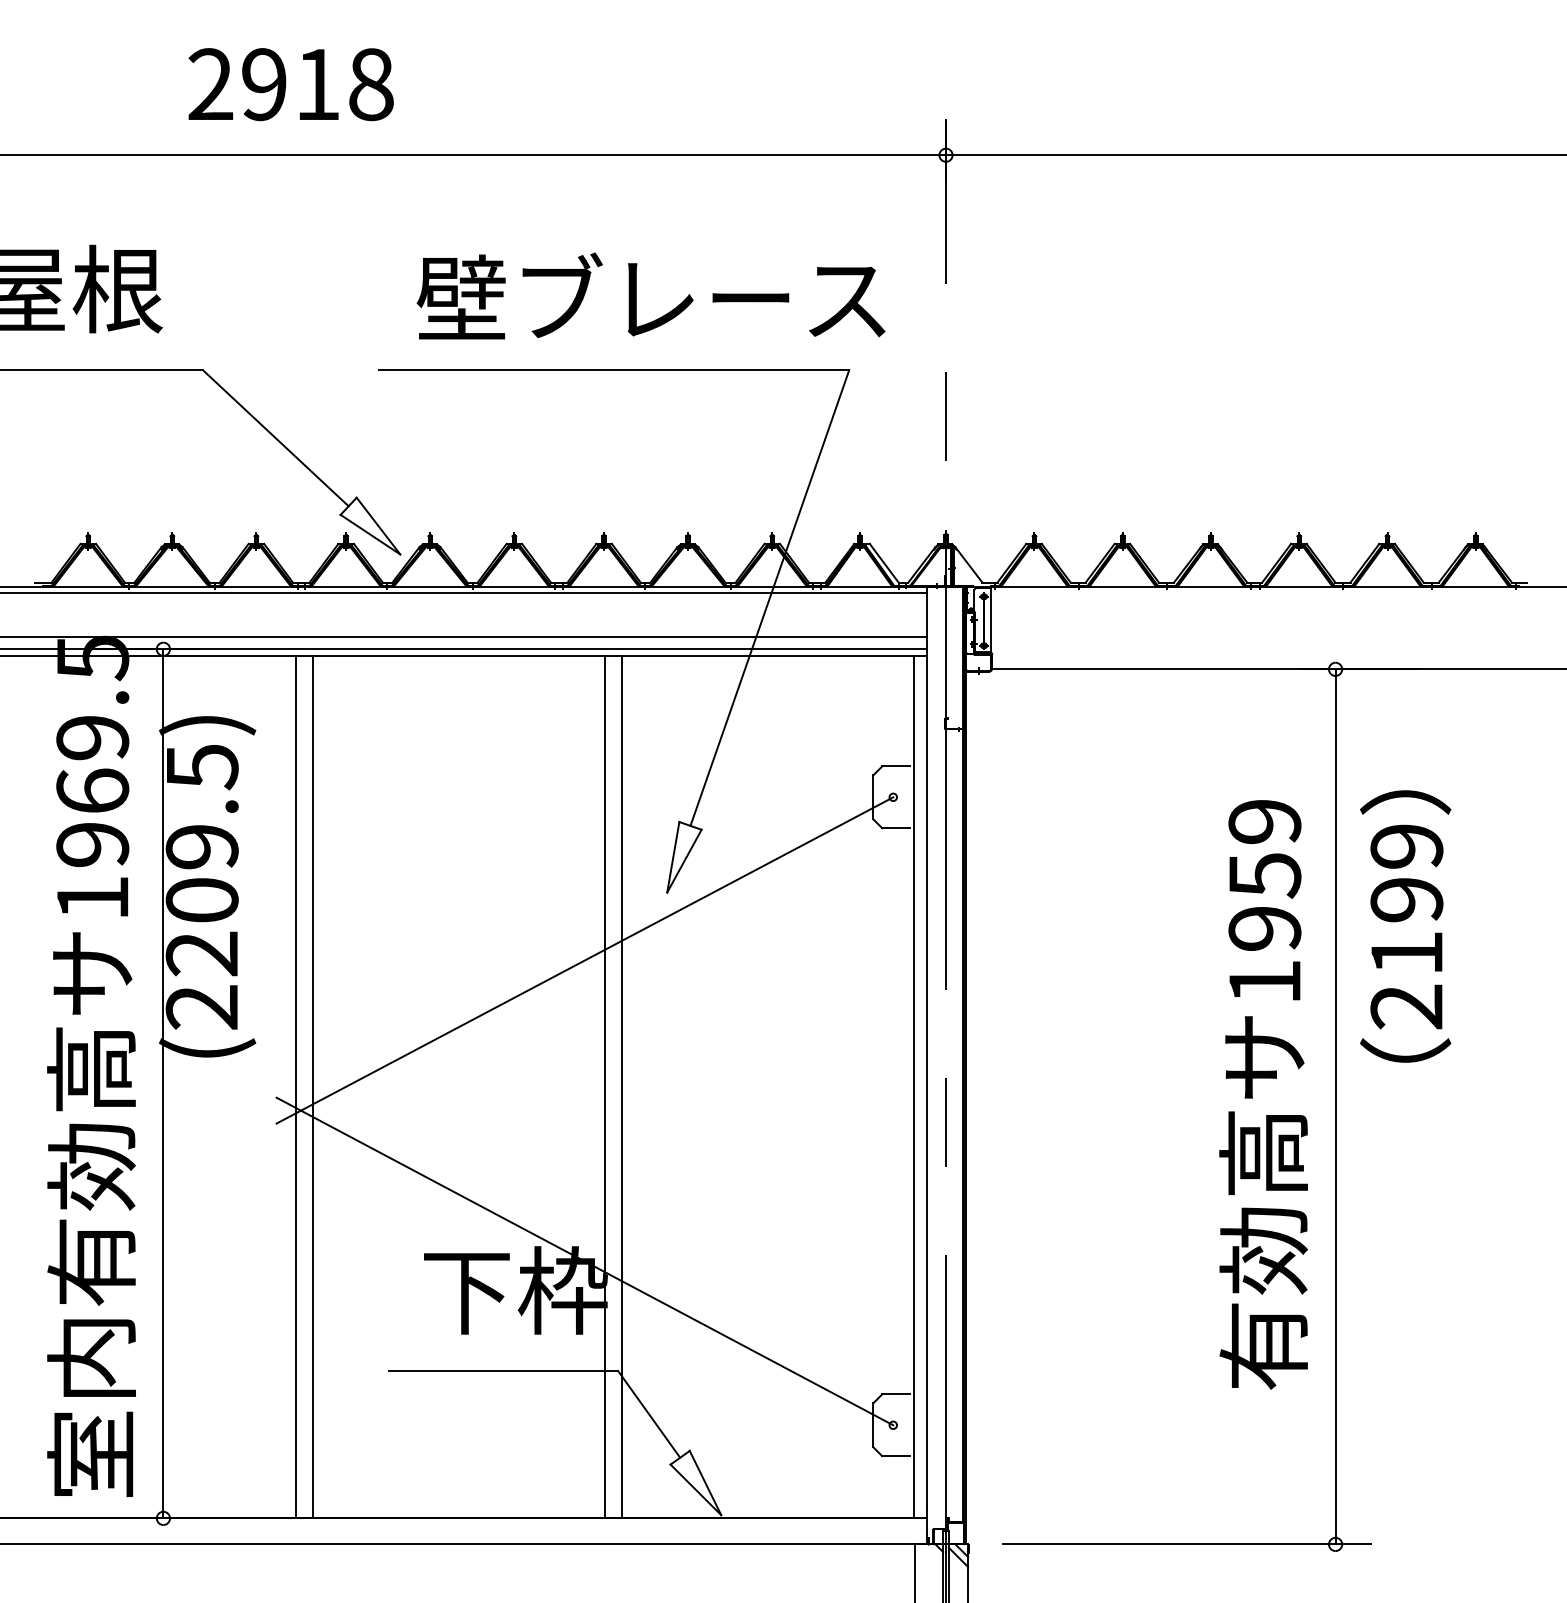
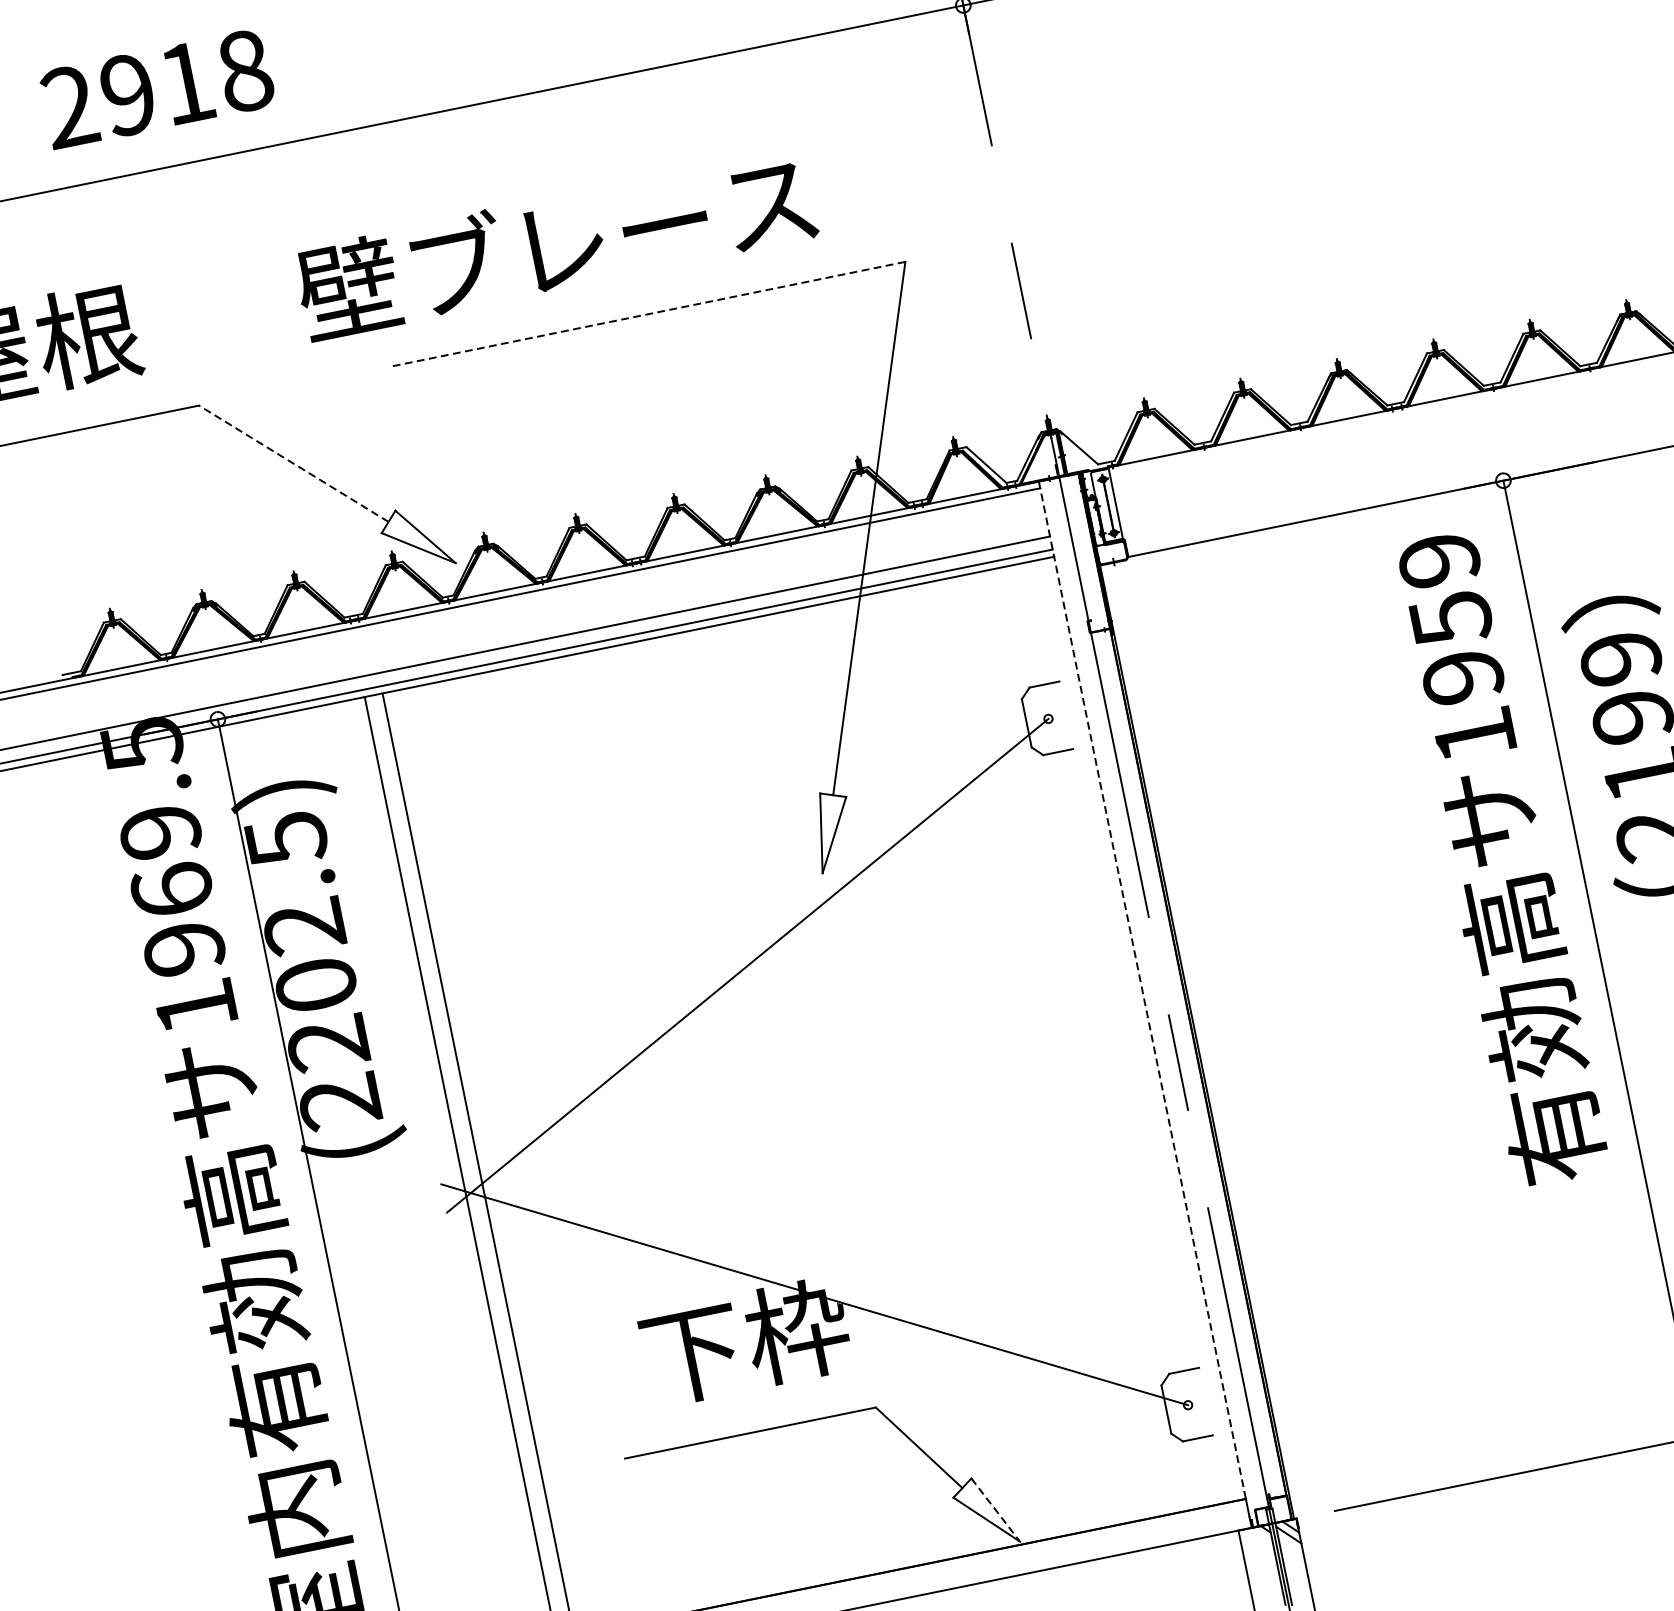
text: (290, 84) -> (156, 89), moved
text: (650, 295) -> (554, 243), moved
line: (613, 370) -> (647, 314), solid -> dashed
line: (275, 438) -> (293, 464), solid -> dashed
text: (202, 846) -> (304, 926), (2209.5) -> (2202.5)
line: (927, 1049) -> (1141, 986), solid -> dashed
line: (605, 1086) -> (798, 1098), removed
line: (621, 1086) -> (815, 1095), removed
line: (914, 1086) -> (1135, 1030), removed
text: (1263, 1094) -> (1498, 858), moved
line: (705, 1483) -> (995, 1510), solid -> dashed

